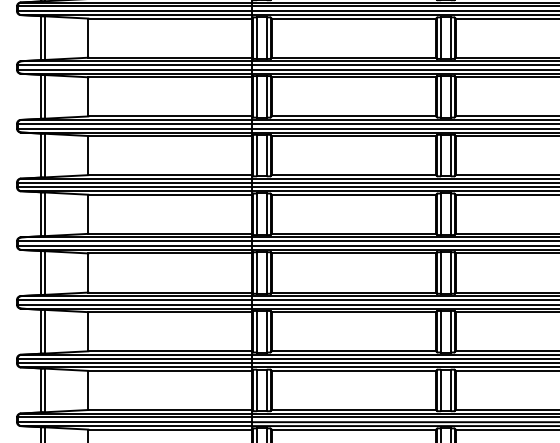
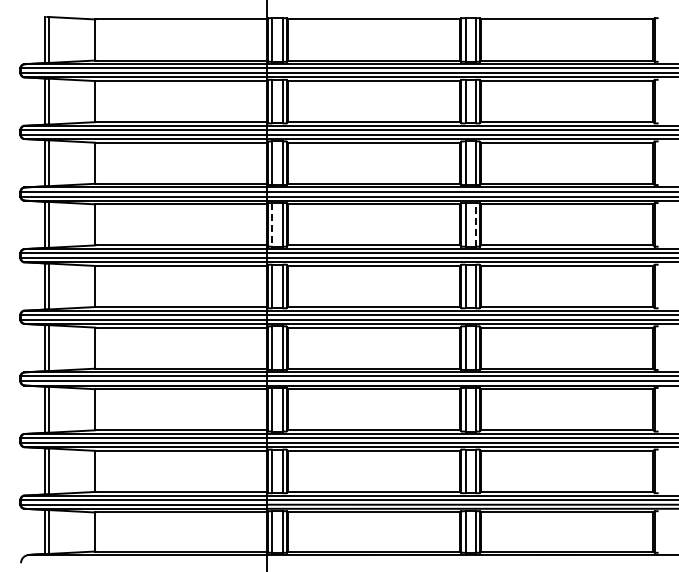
line: (257, 155) -> (272, 224), solid -> dashed
line: (450, 155) -> (475, 224), solid -> dashed

